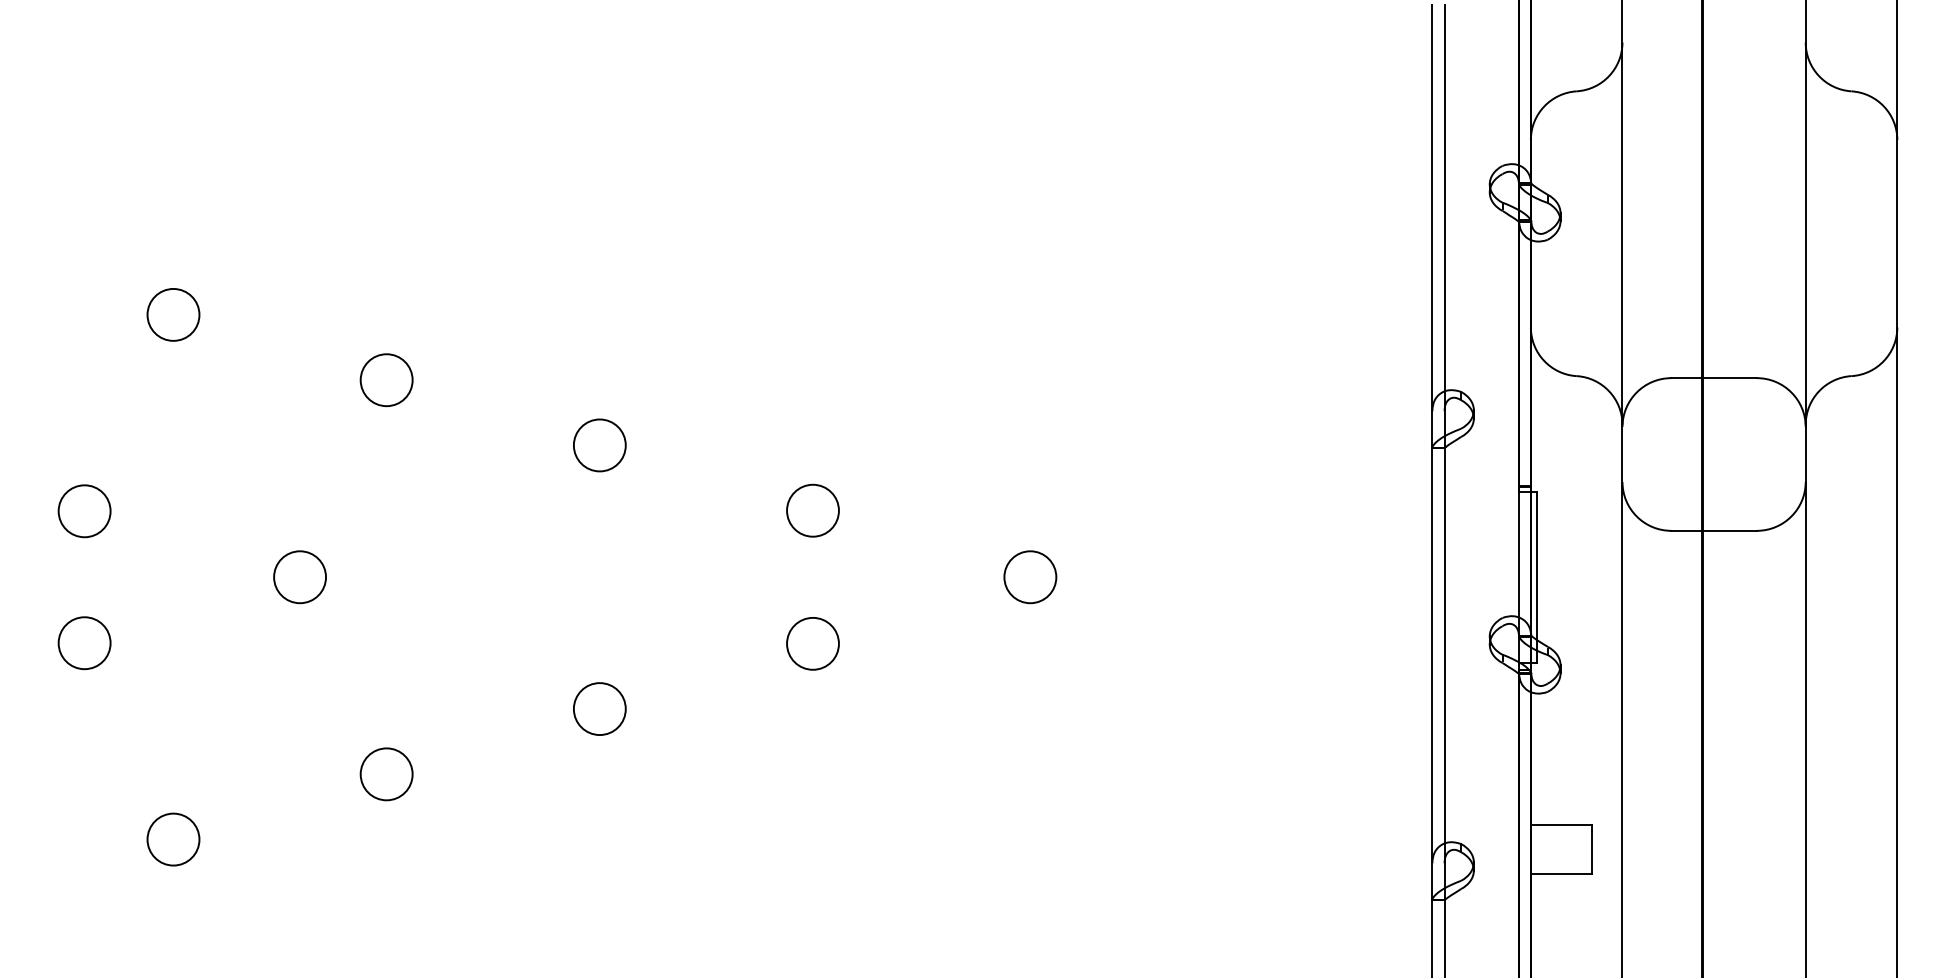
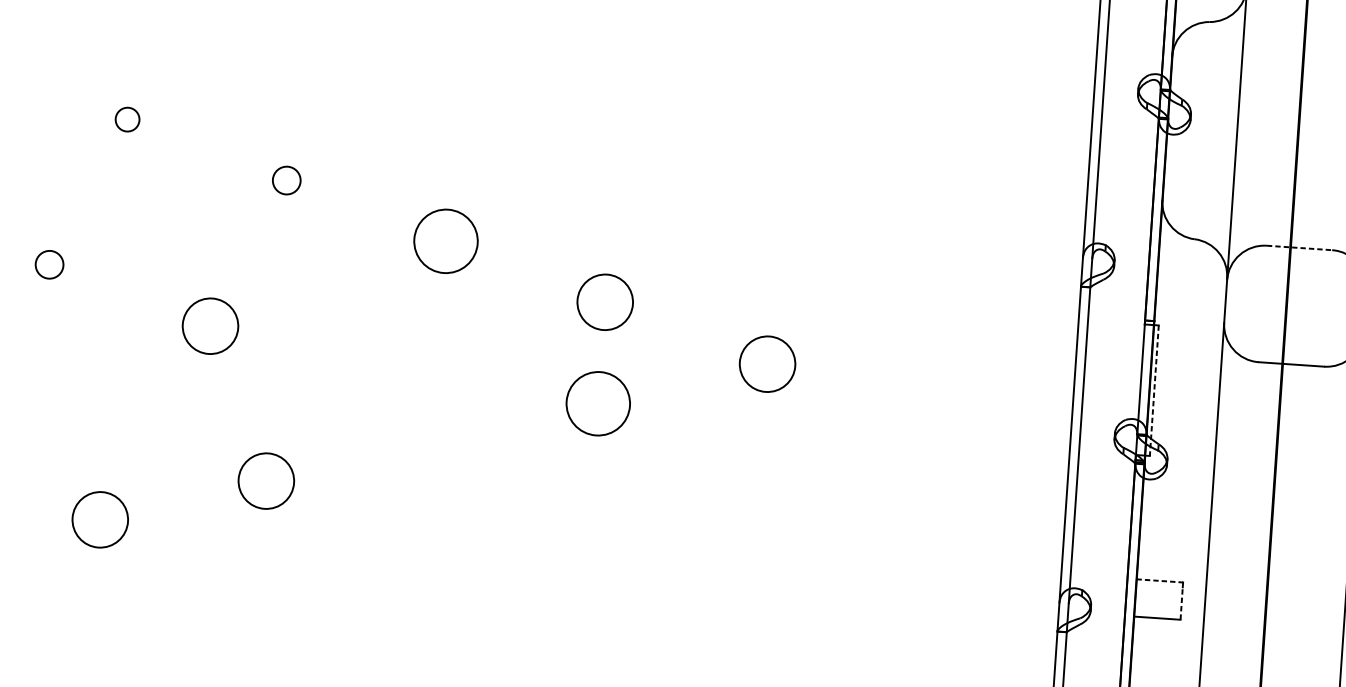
circle: (173, 314) -> (127, 119), size x0.6
line: (1714, 378) -> (1299, 248), solid -> dashed
circle: (386, 380) -> (286, 180), size x0.7
circle: (599, 445) -> (445, 241), size x1.6
circle: (812, 510) -> (604, 302), size x1.4
circle: (84, 511) -> (49, 264), size x0.7
circle: (299, 577) -> (210, 326), size x1.4
circle: (1030, 577) -> (767, 364), size x1.4
line: (1537, 577) -> (1154, 390), solid -> dashed
circle: (84, 643) -> (42, 365), removed
circle: (812, 643) -> (597, 403), size x1.6
circle: (599, 708) -> (432, 442), removed
circle: (386, 774) -> (266, 481), size x1.4
line: (1561, 825) -> (1159, 581), solid -> dashed
circle: (173, 839) -> (100, 519), size x1.4
line: (1591, 852) -> (1181, 603), solid -> dashed

